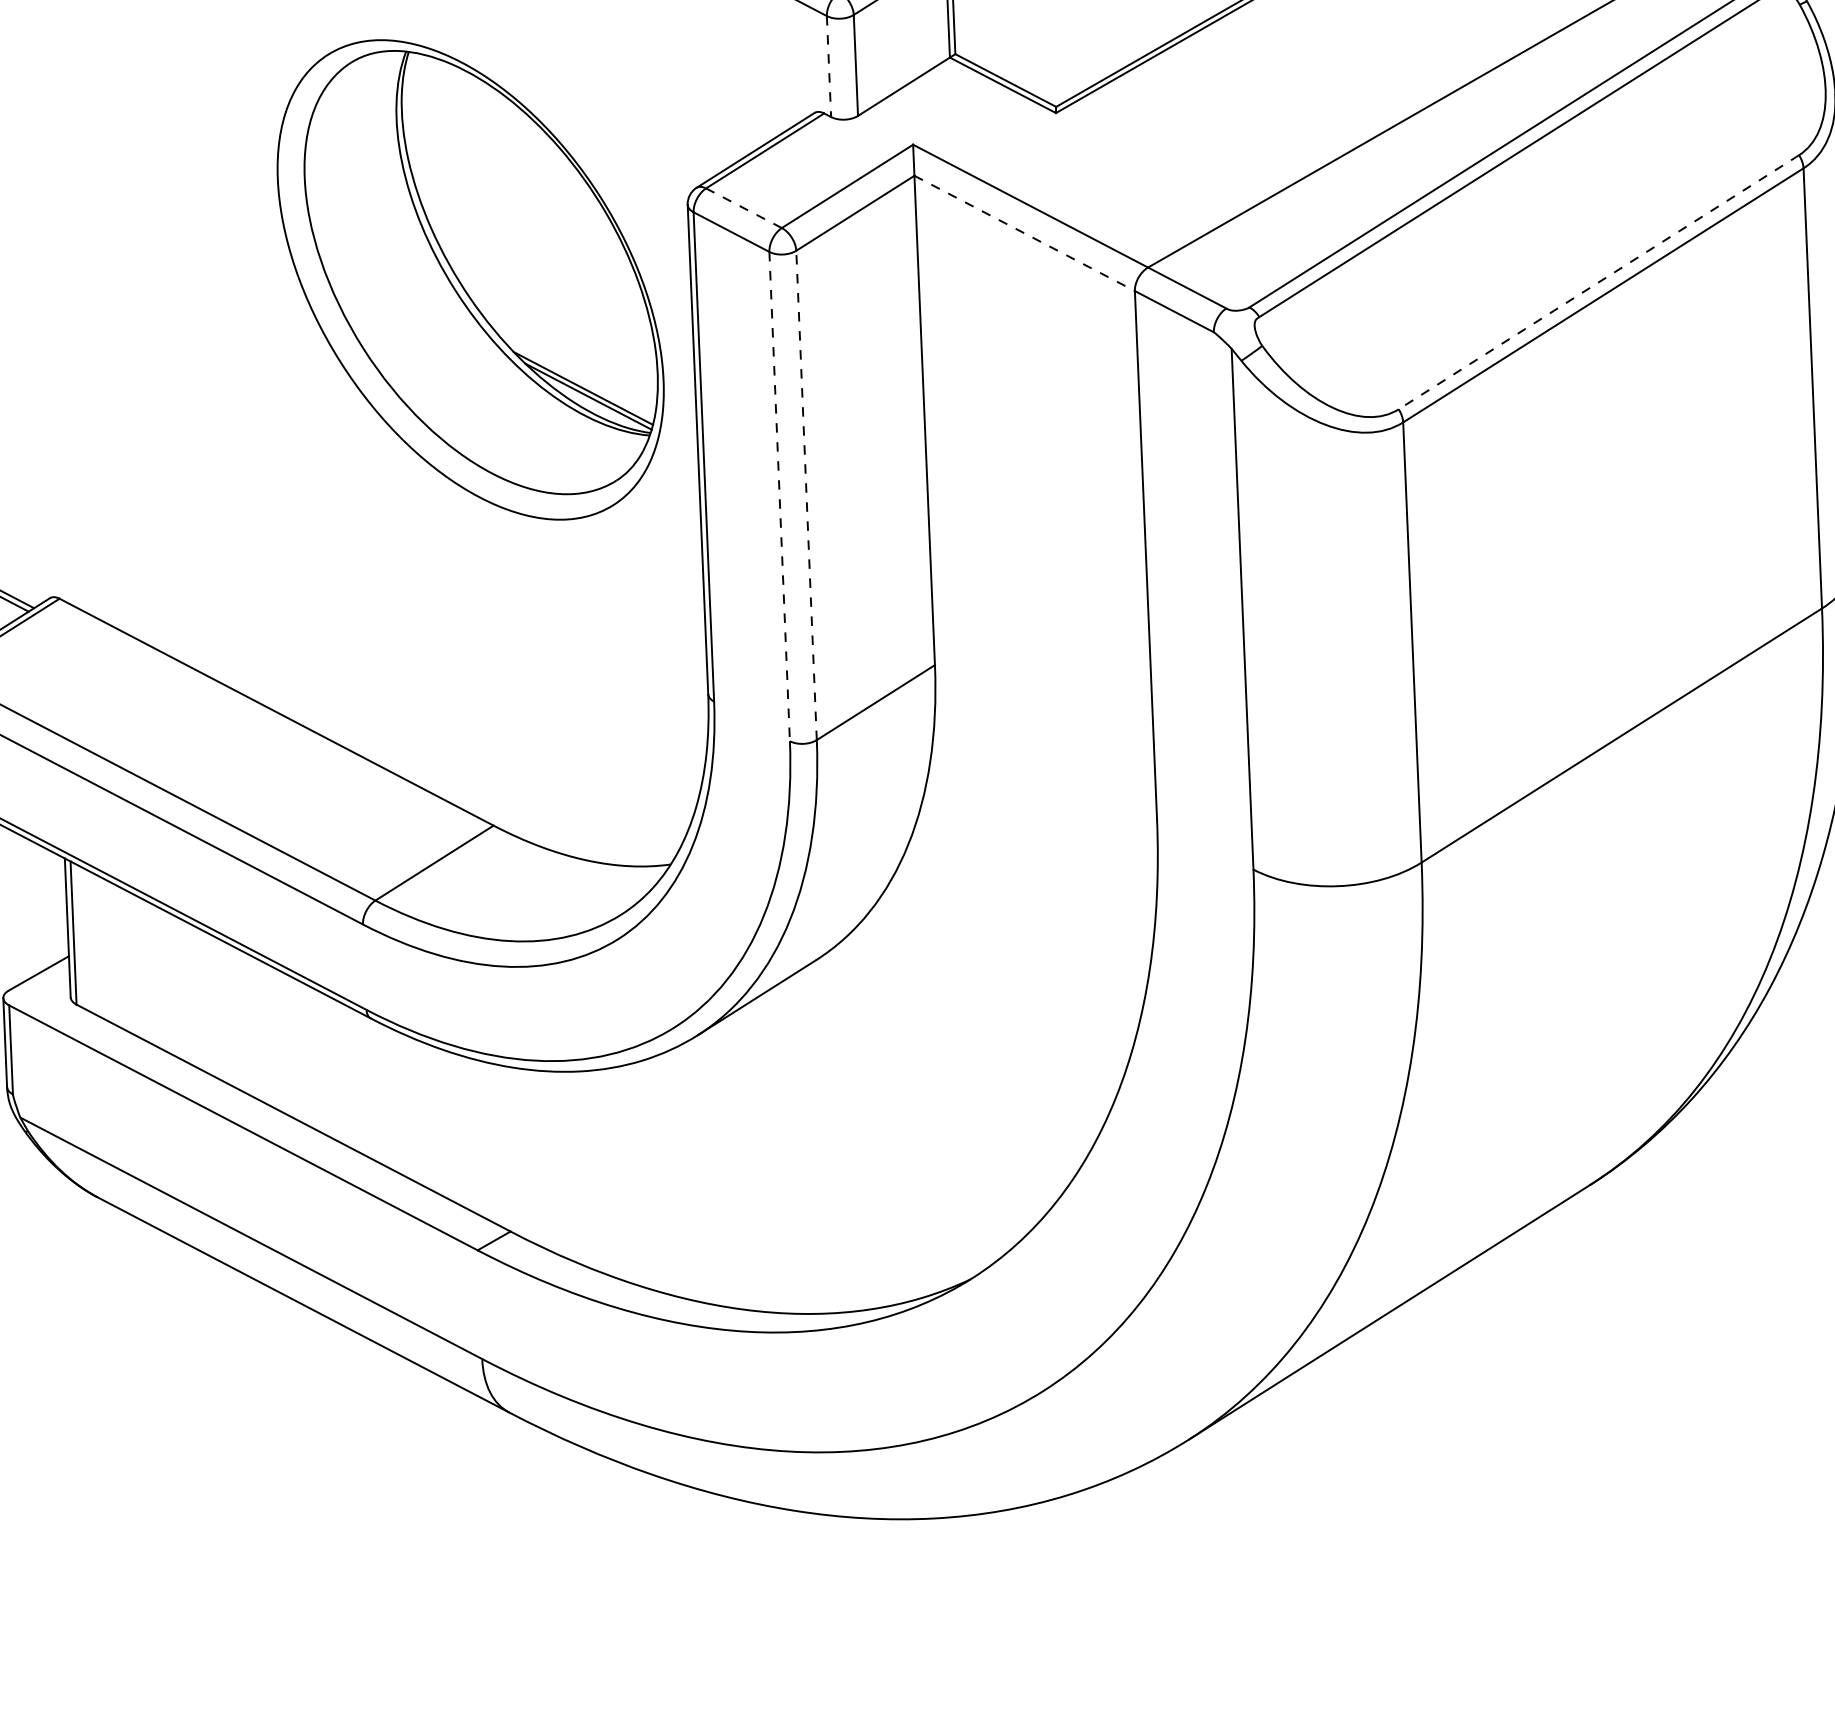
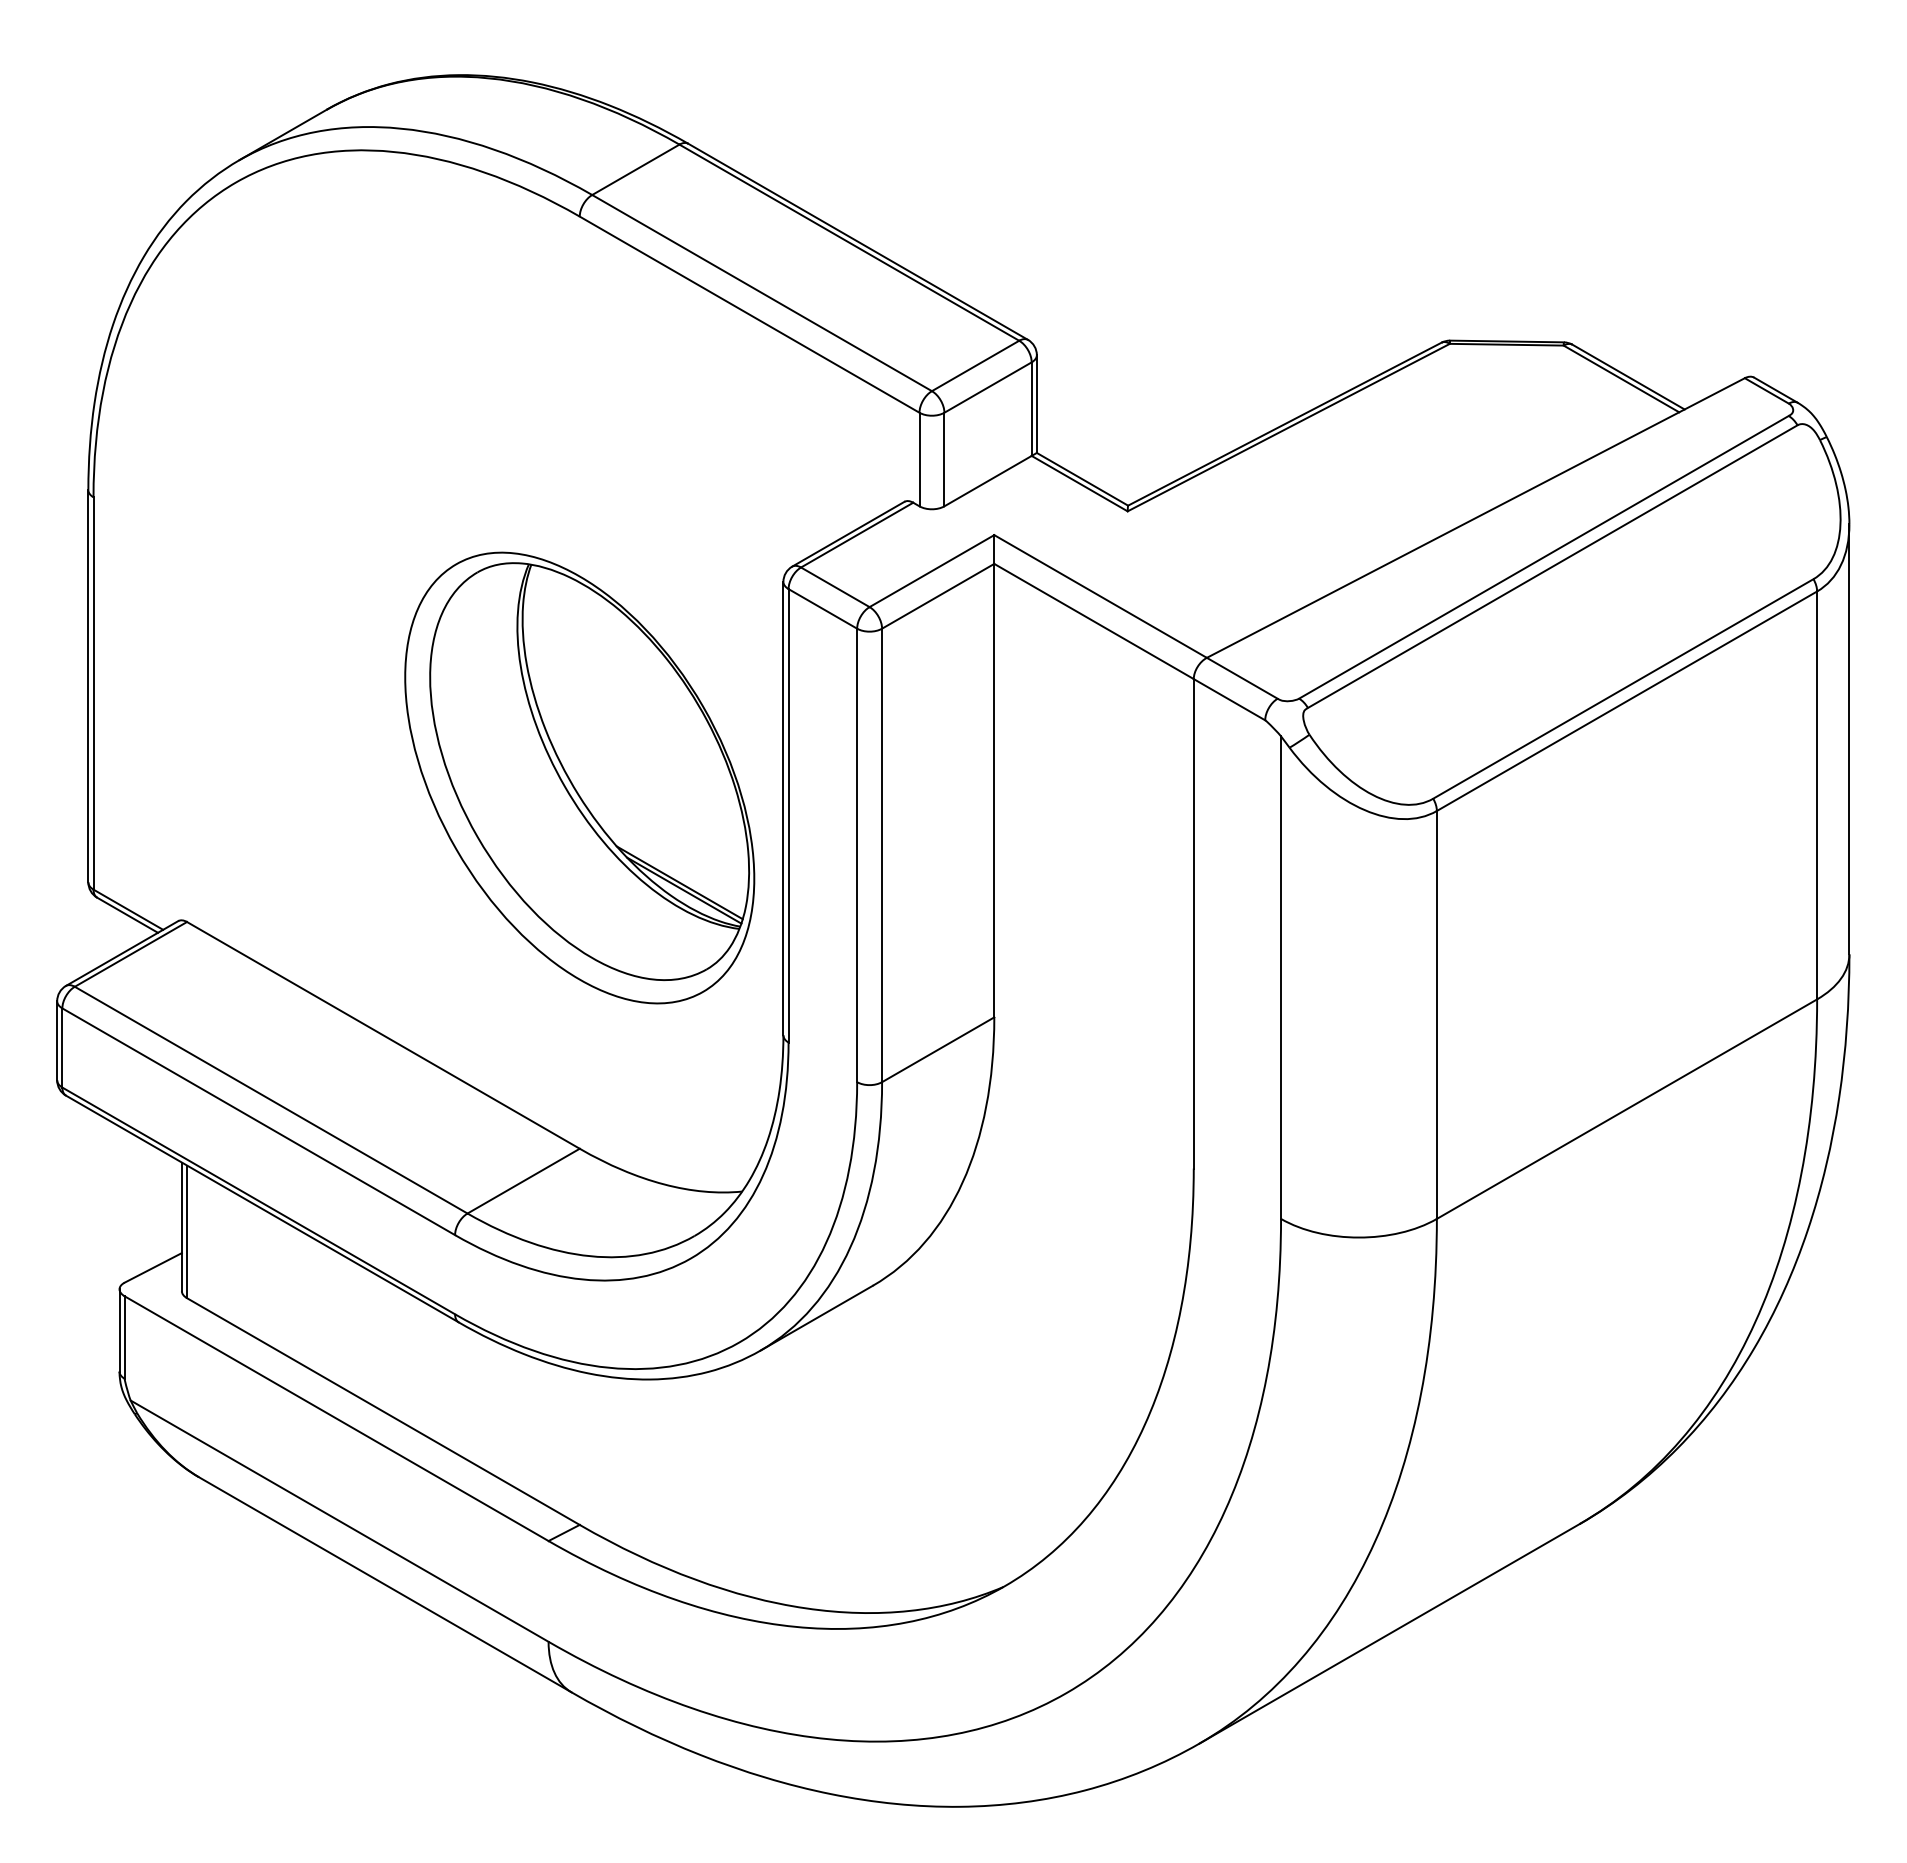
line: (829, 66) -> (919, 459), dashed -> solid
line: (744, 208) -> (835, 587), dashed -> solid
line: (1025, 233) -> (1094, 621), dashed -> solid
part: (470, 279) -> (579, 777), moved
line: (1599, 281) -> (1623, 688), dashed -> solid
line: (806, 495) -> (882, 855), dashed -> solid
line: (780, 496) -> (857, 855), dashed -> solid

